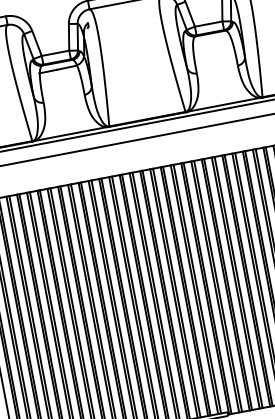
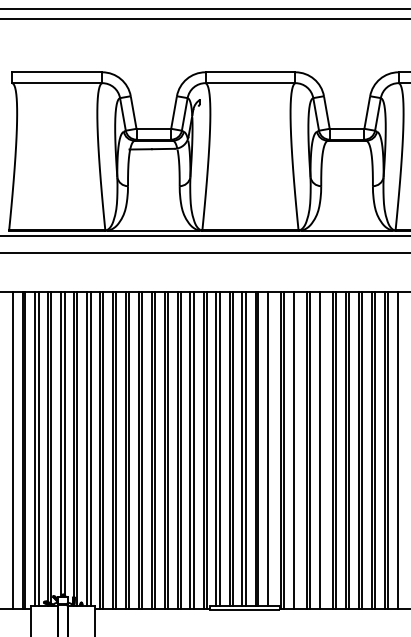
line: (238, 281) -> (323, 449), removed
line: (217, 285) -> (297, 449), removed
line: (197, 289) -> (271, 448), removed

